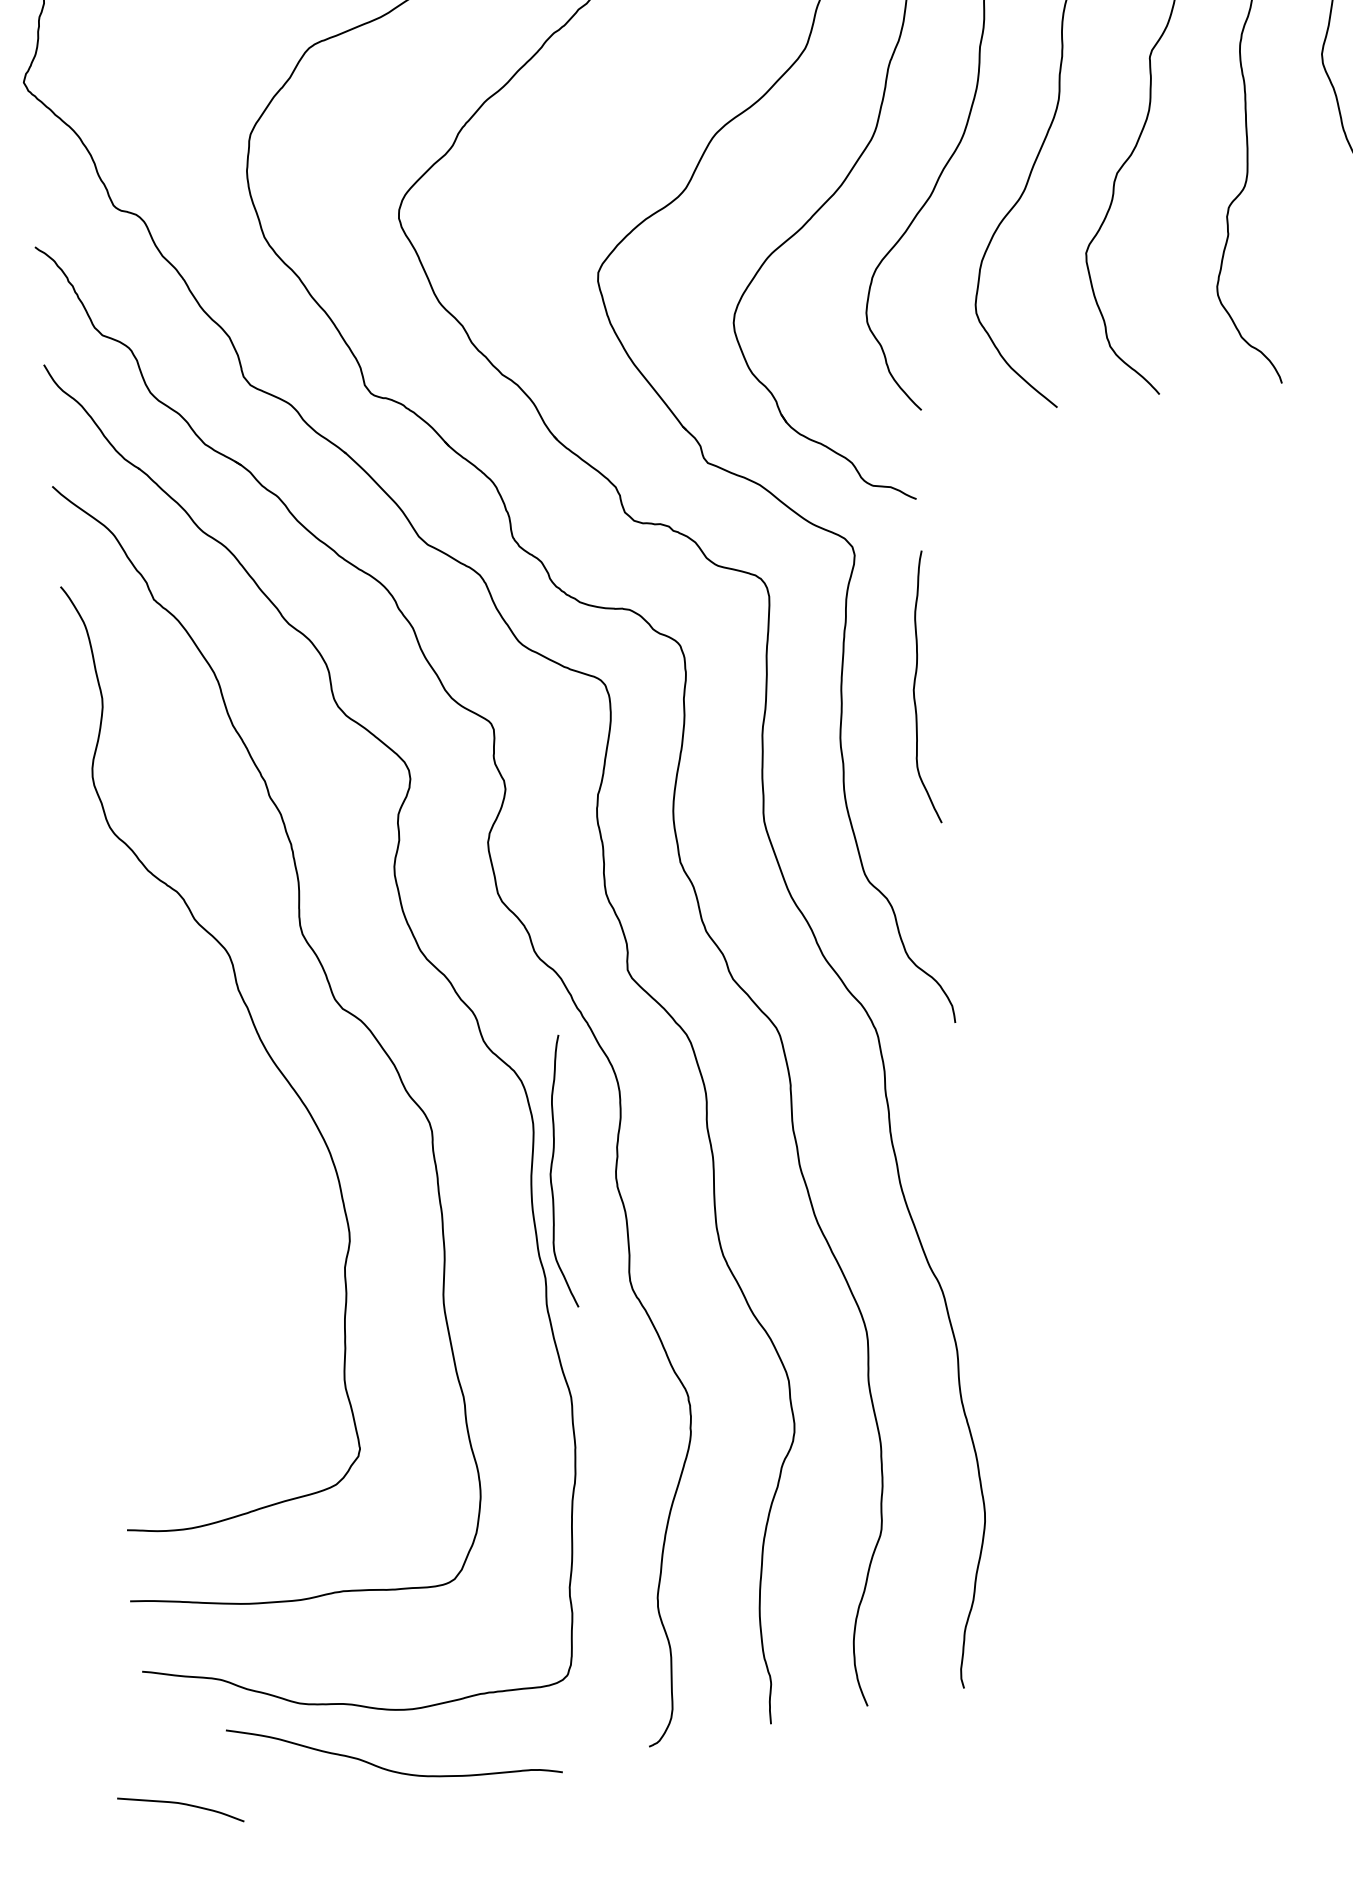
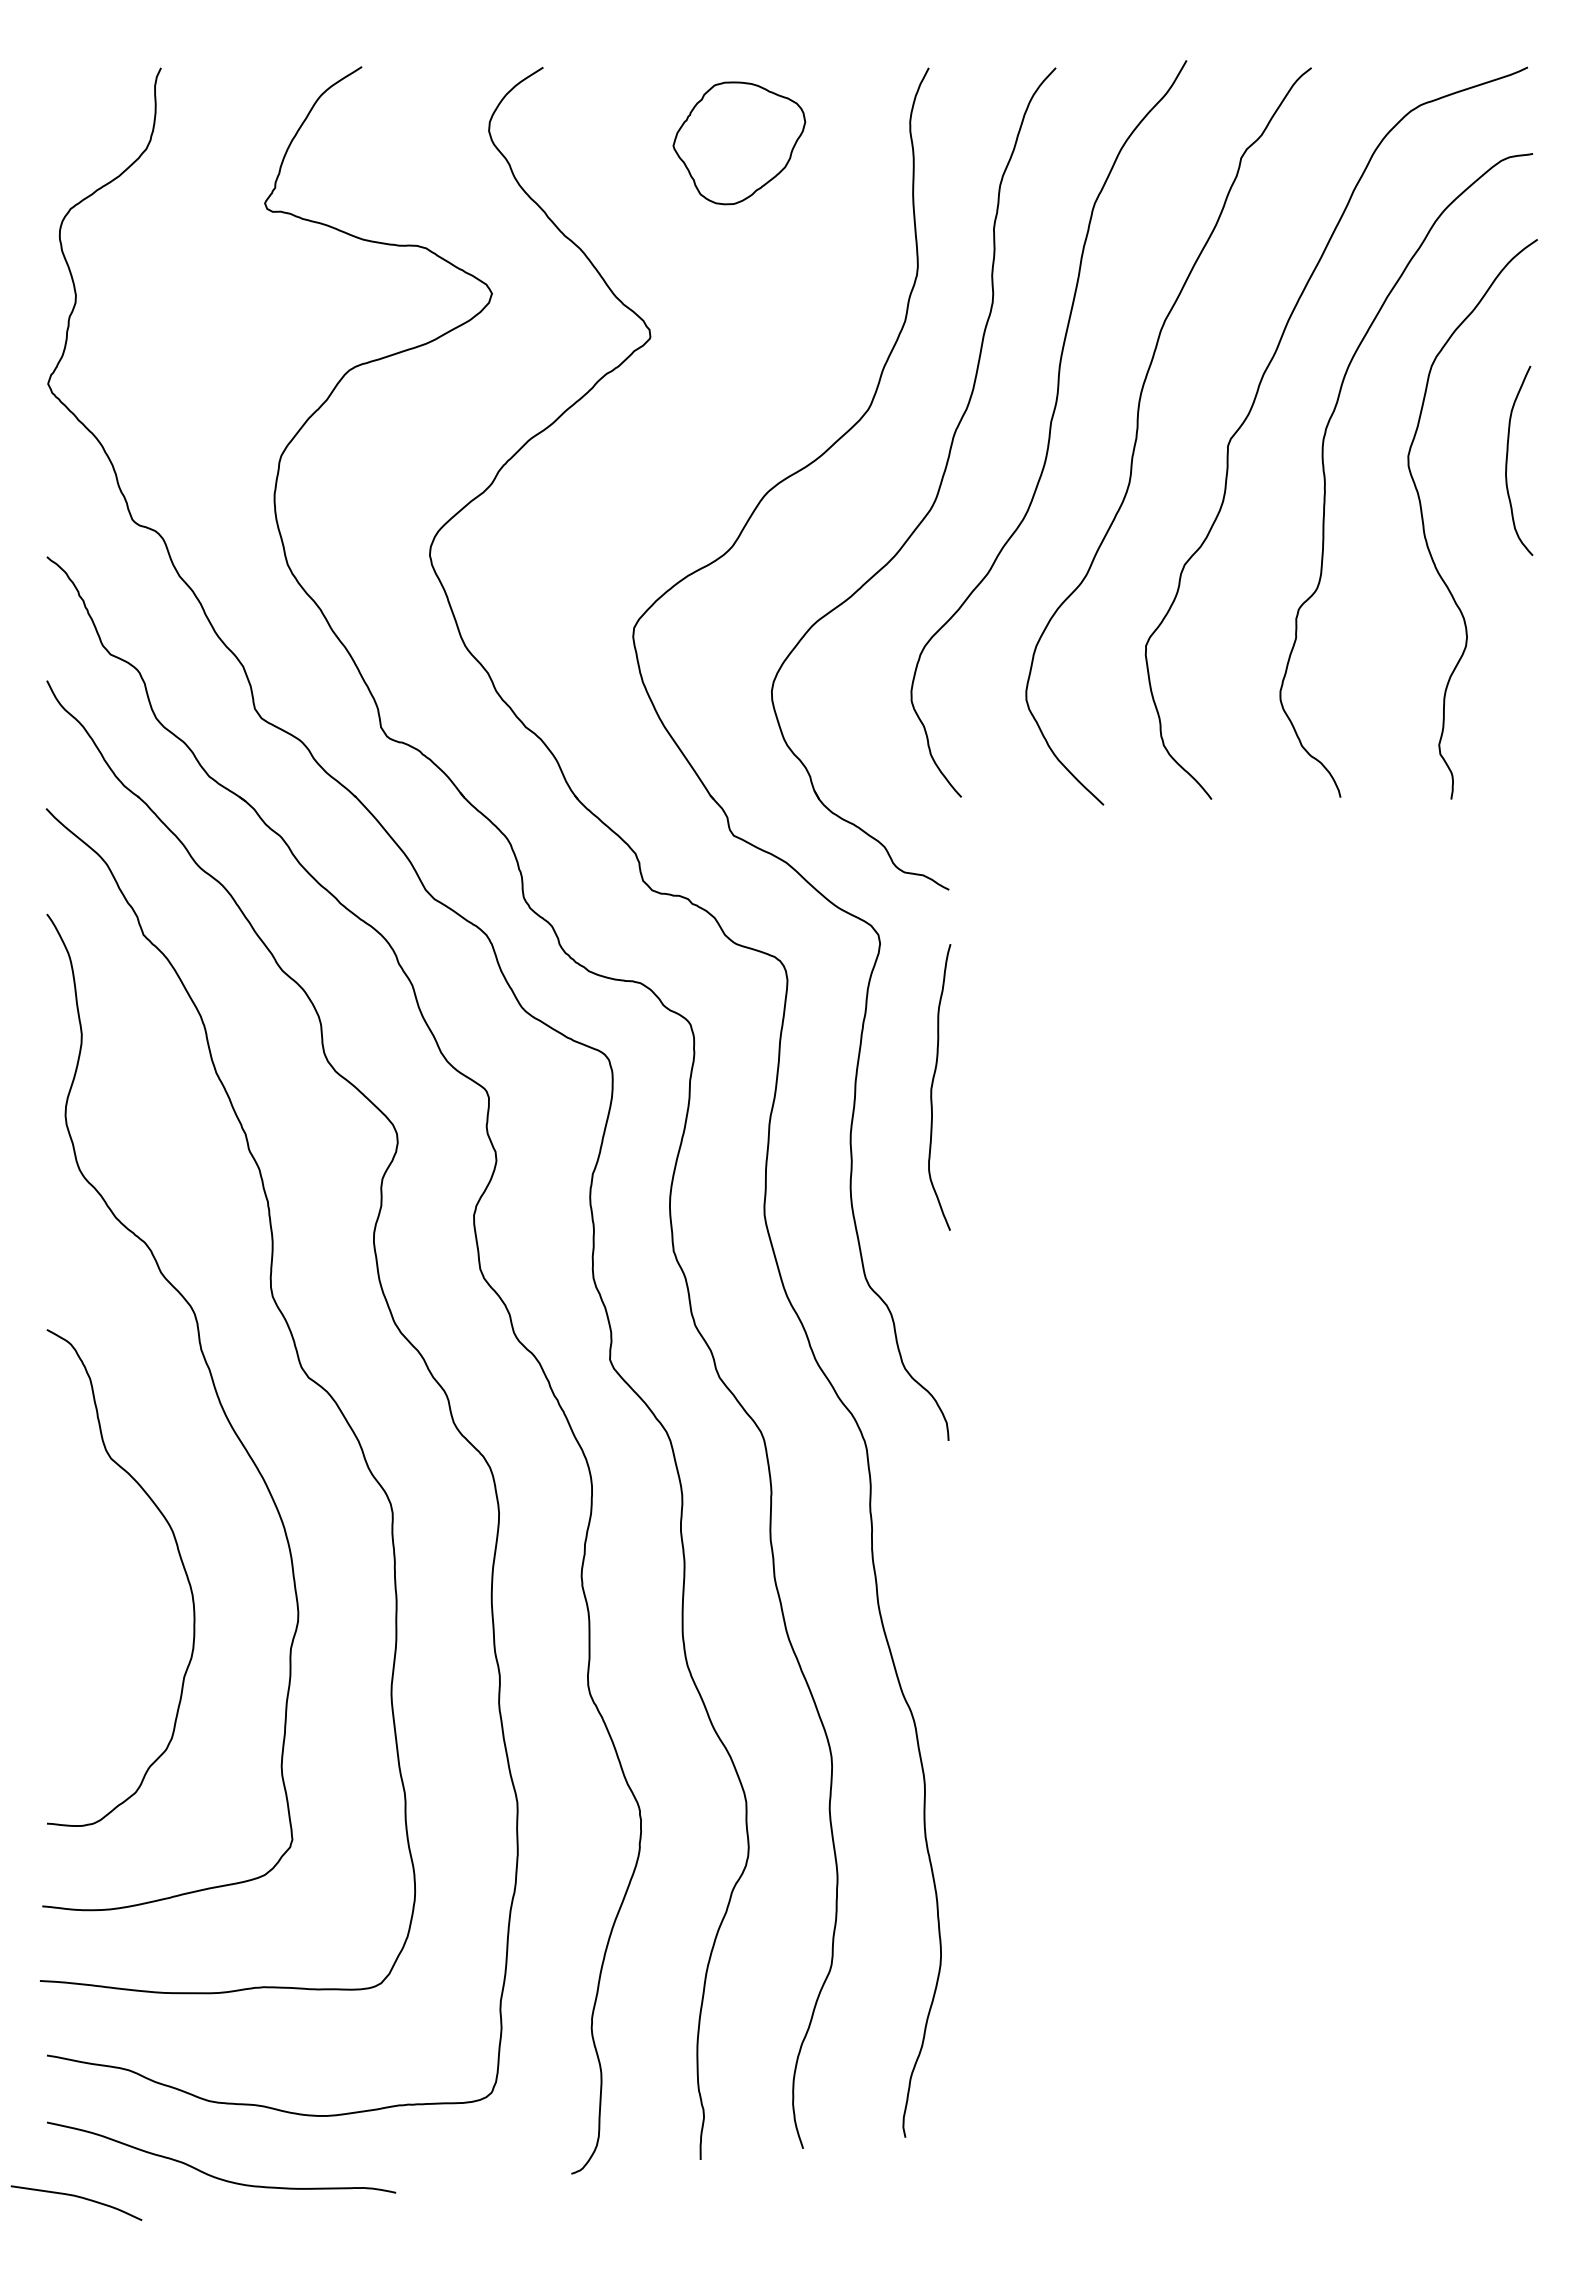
curve: (552, 1169) -> (515, 1562), removed
curve: (232, 1188) -> (179, 1557), added
curve: (388, 1768) -> (213, 2175), moved

